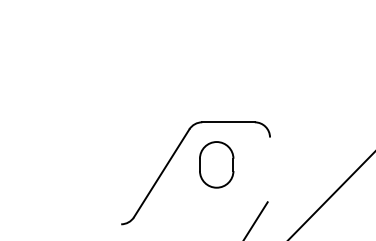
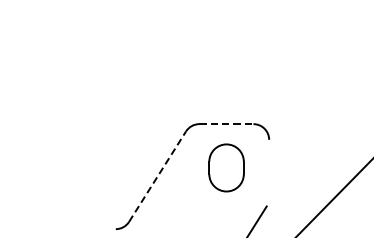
line: (229, 122) -> (227, 124), solid -> dashed
part: (216, 164) -> (226, 167), moved
line: (161, 173) -> (157, 176), solid -> dashed

